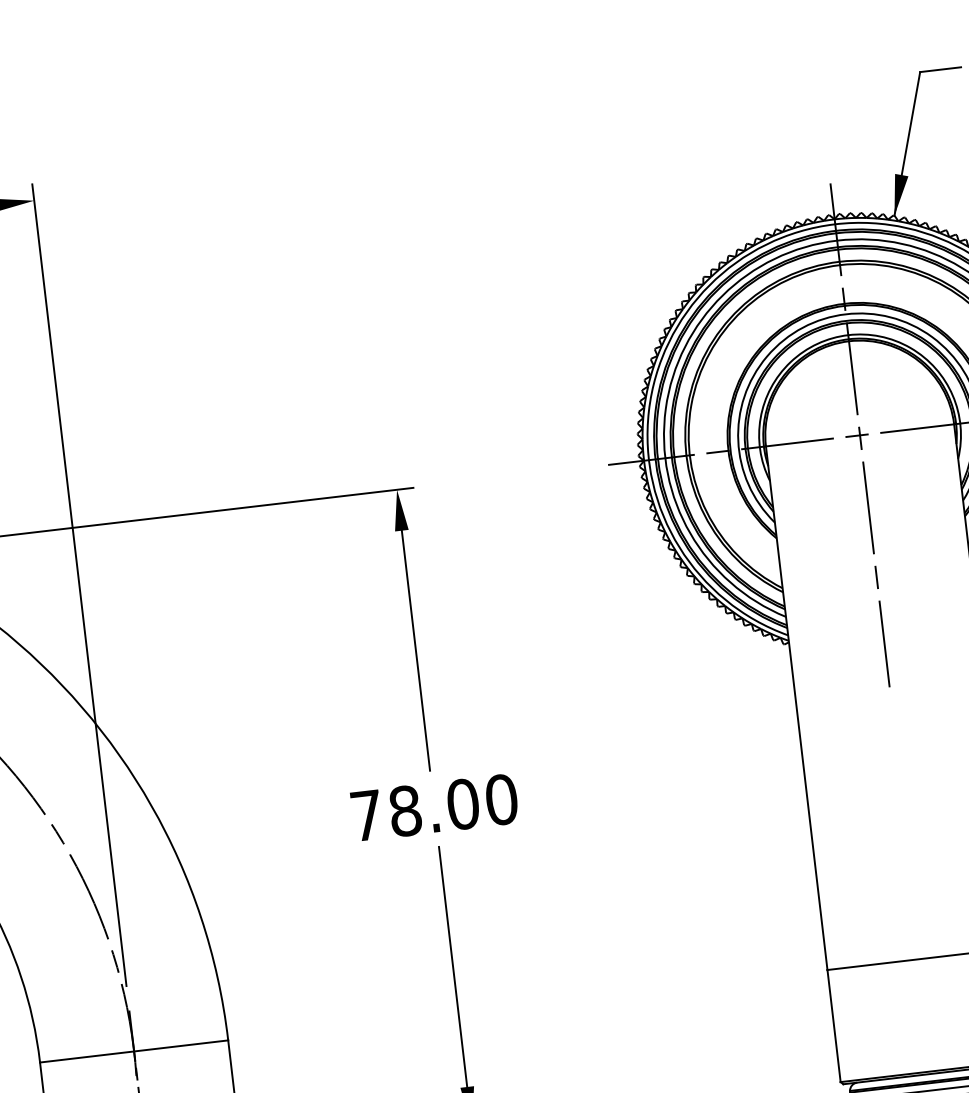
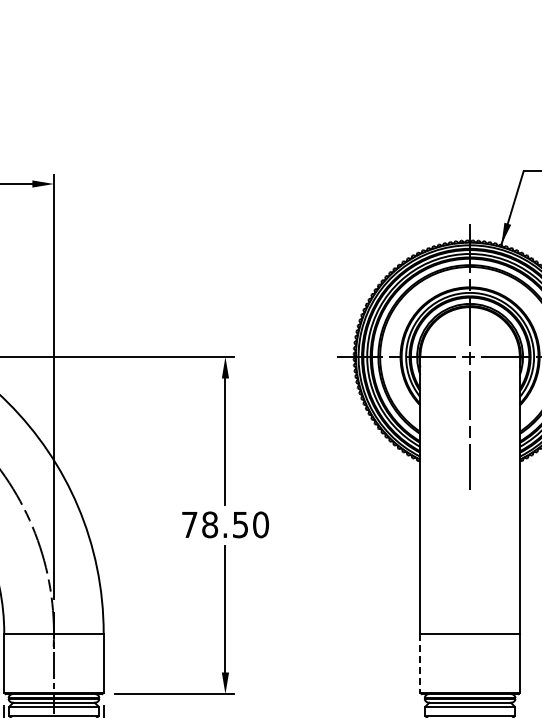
text: (462, 803) -> (240, 524), 78.00 -> 78.50
line: (834, 1026) -> (420, 663), solid -> dashed

